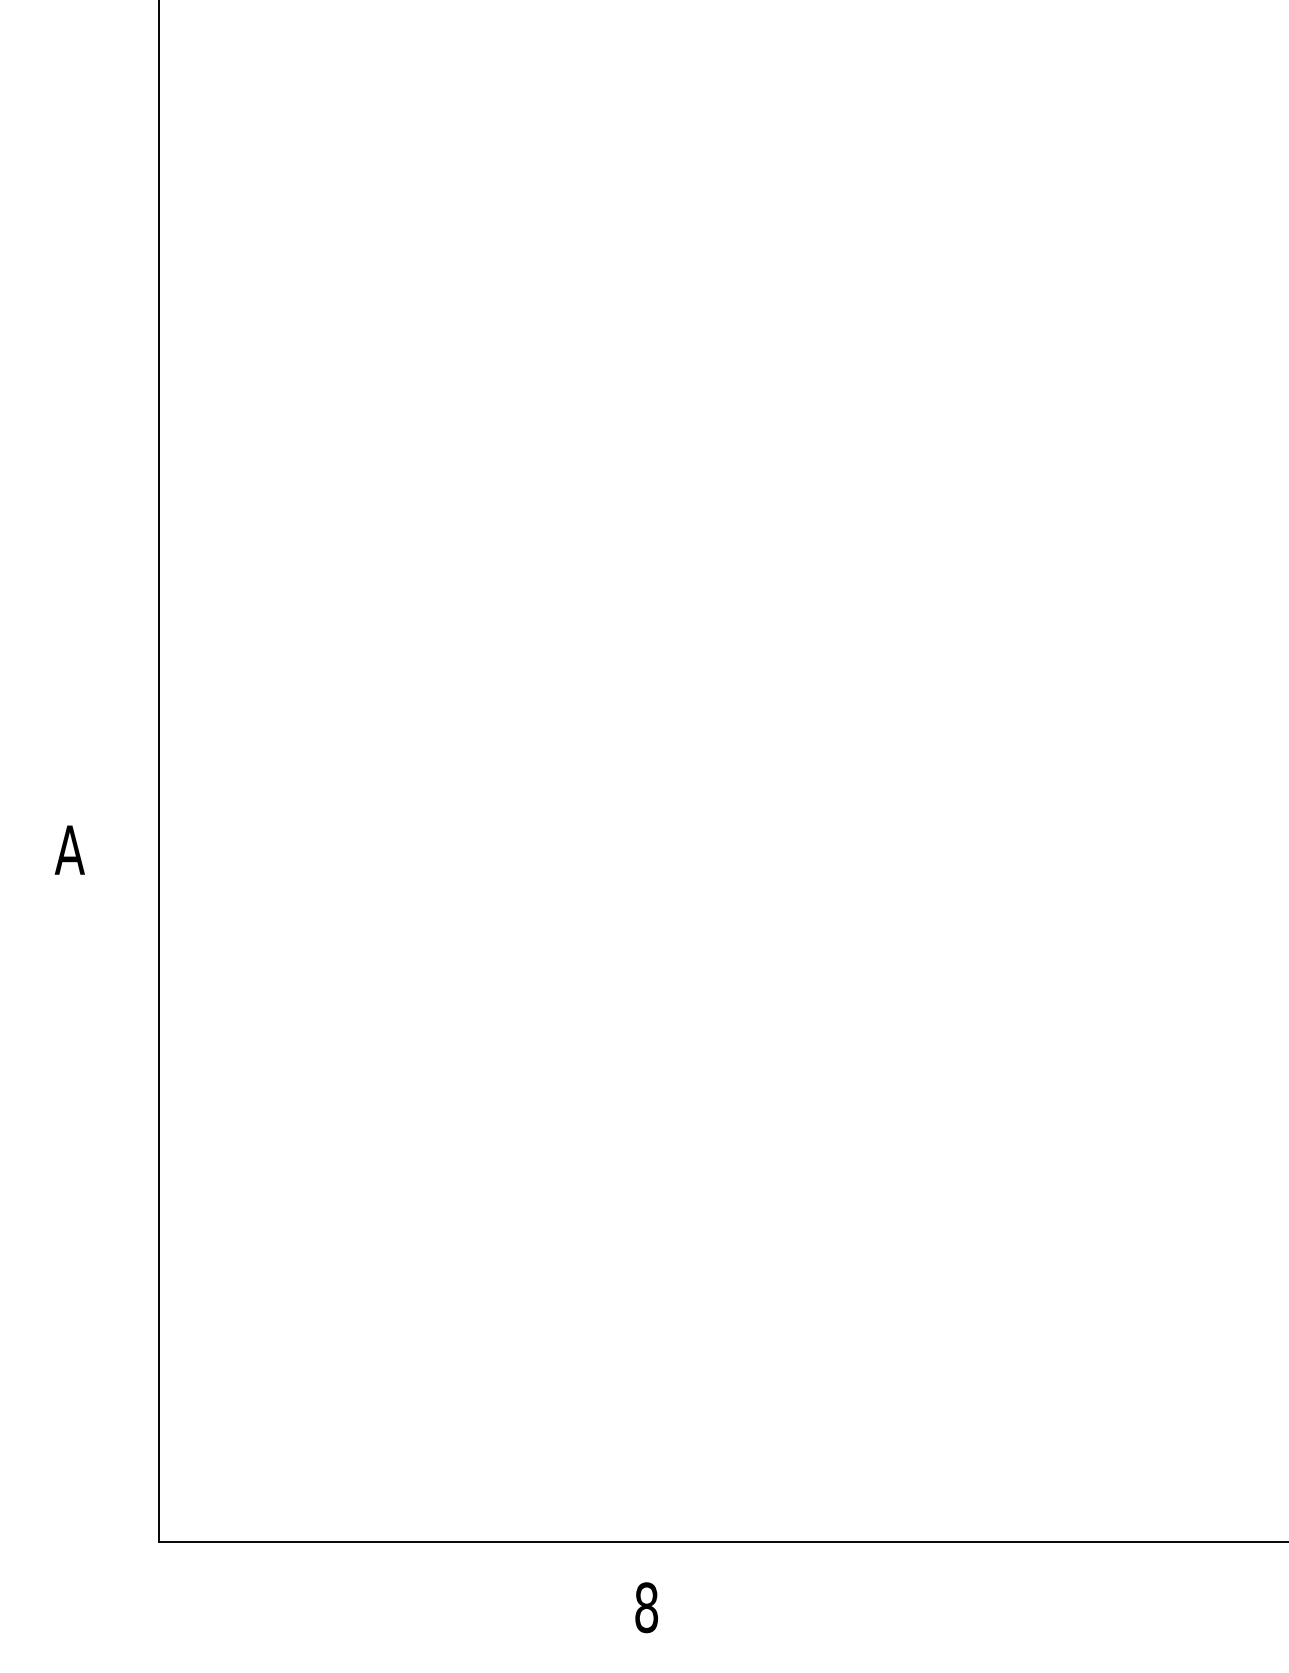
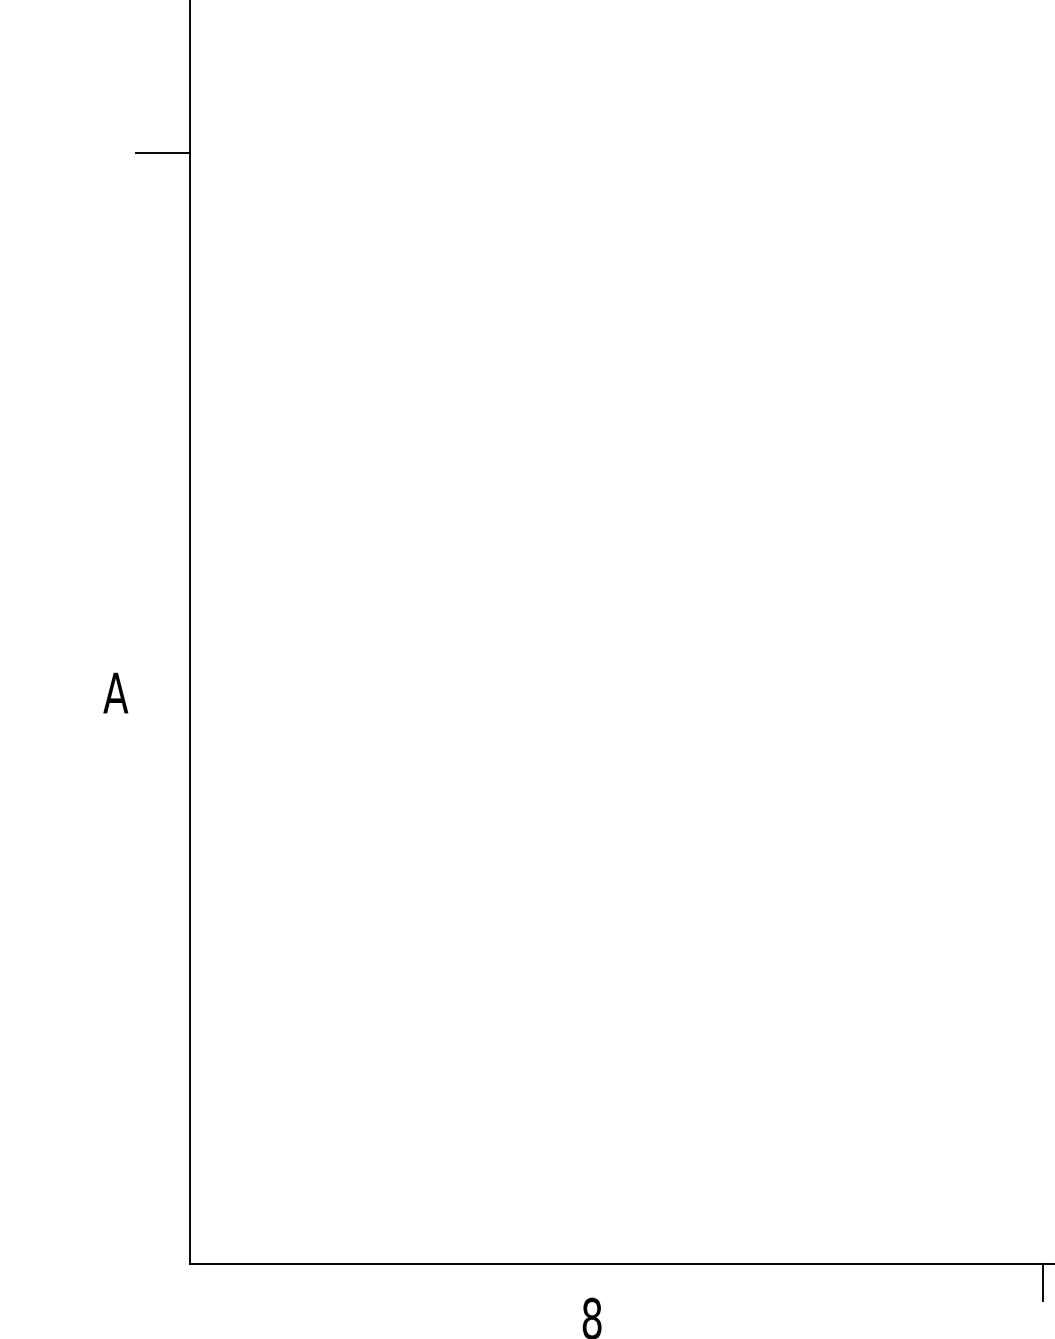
line: (126, 196) -> (162, 153), added
line: (1192, 1563) -> (1042, 1282), added

